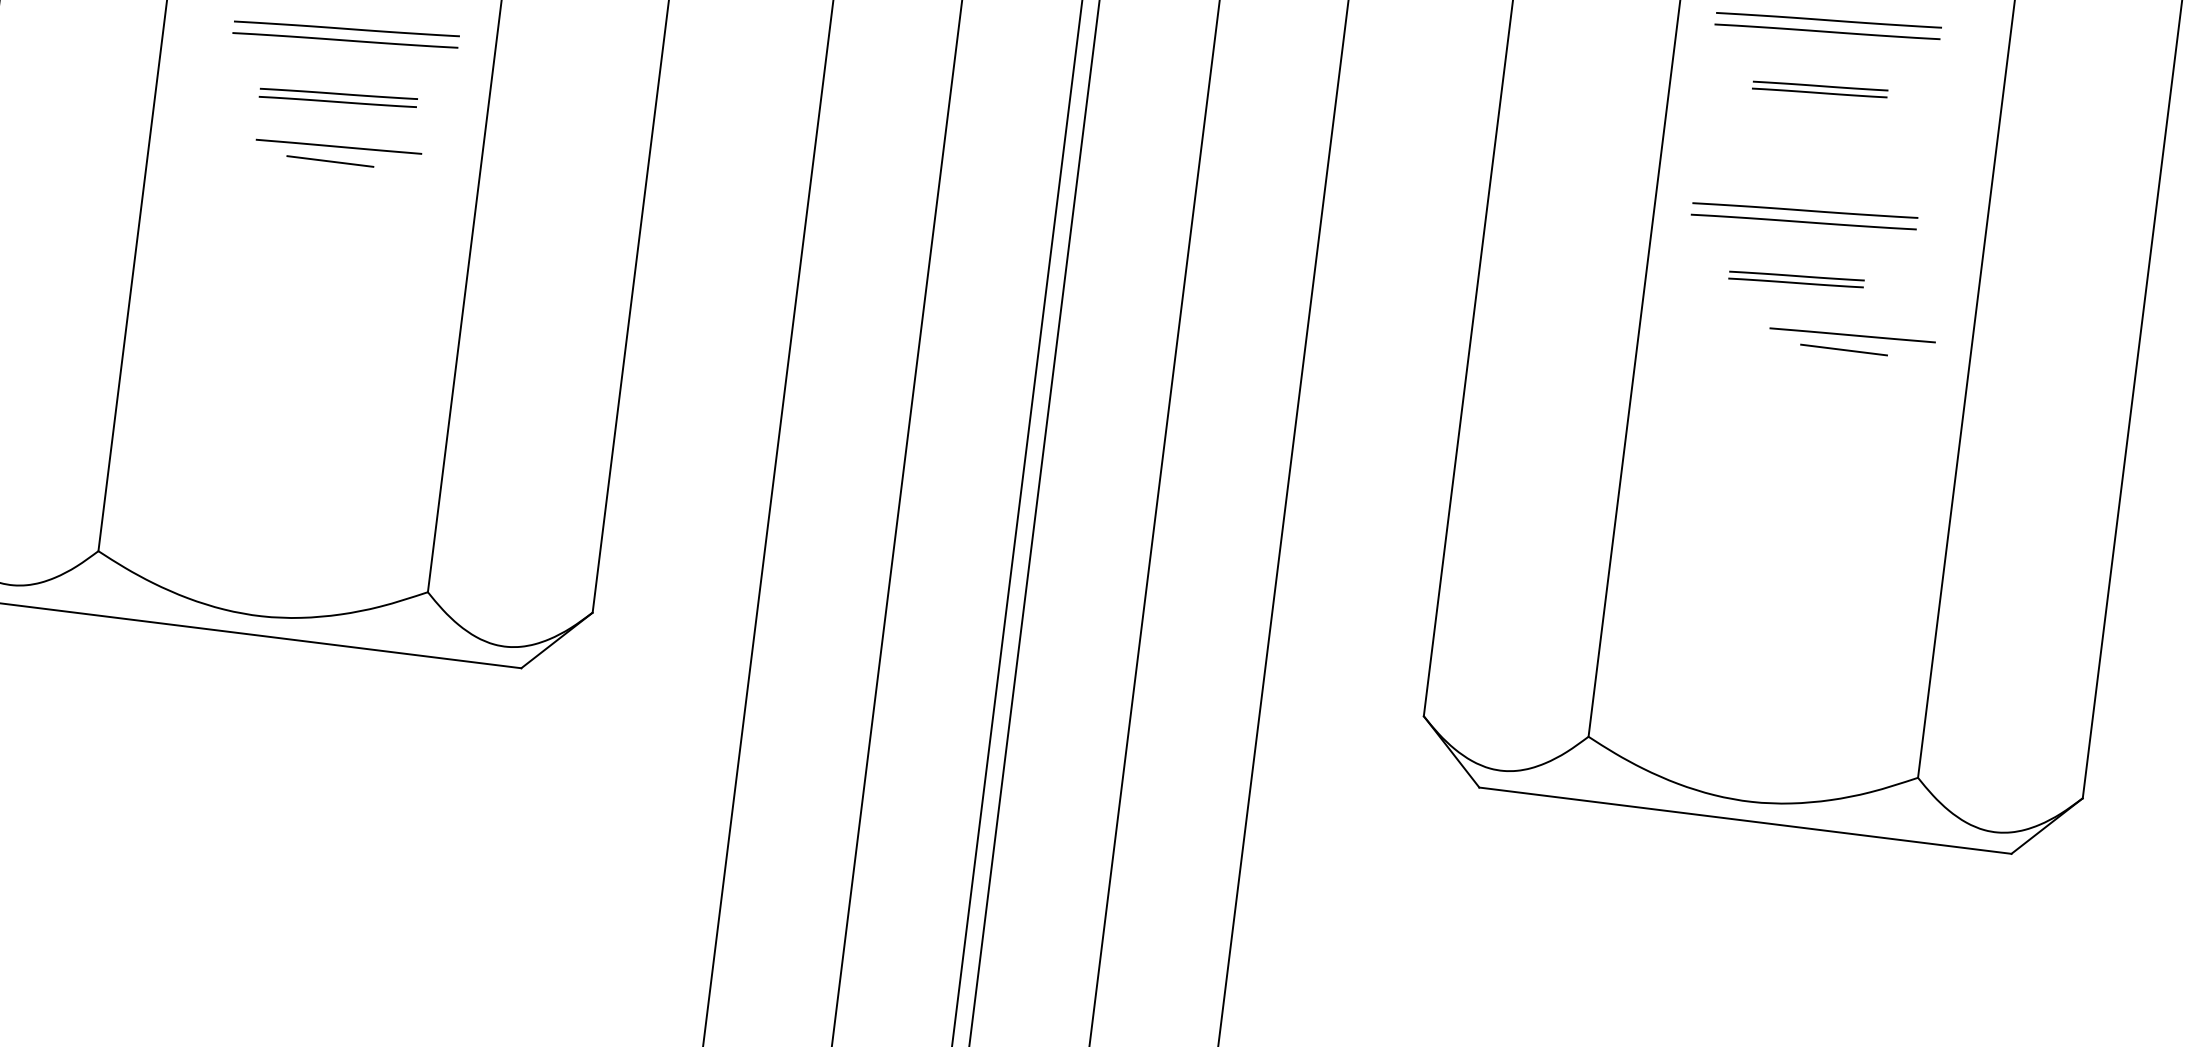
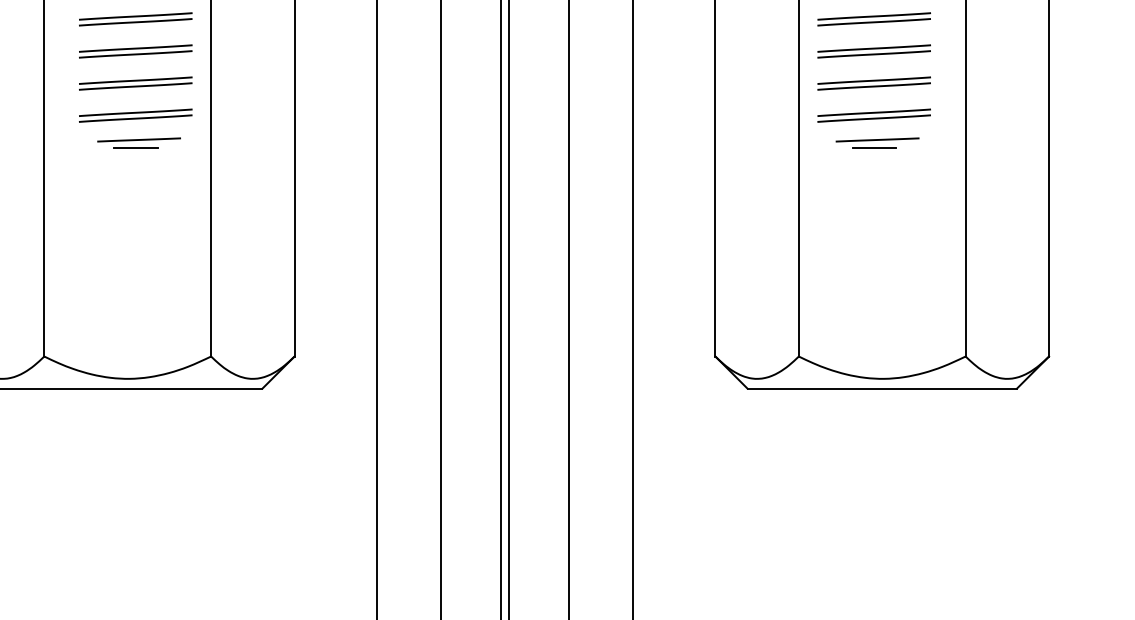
part: (1818, 89) -> (873, 19), size x1.67
part: (337, 97) -> (135, 115), size x1.43
part: (1811, 152) -> (873, 51), added
part: (1795, 279) -> (873, 115), size x1.67
part: (1851, 340) -> (877, 142), moved

